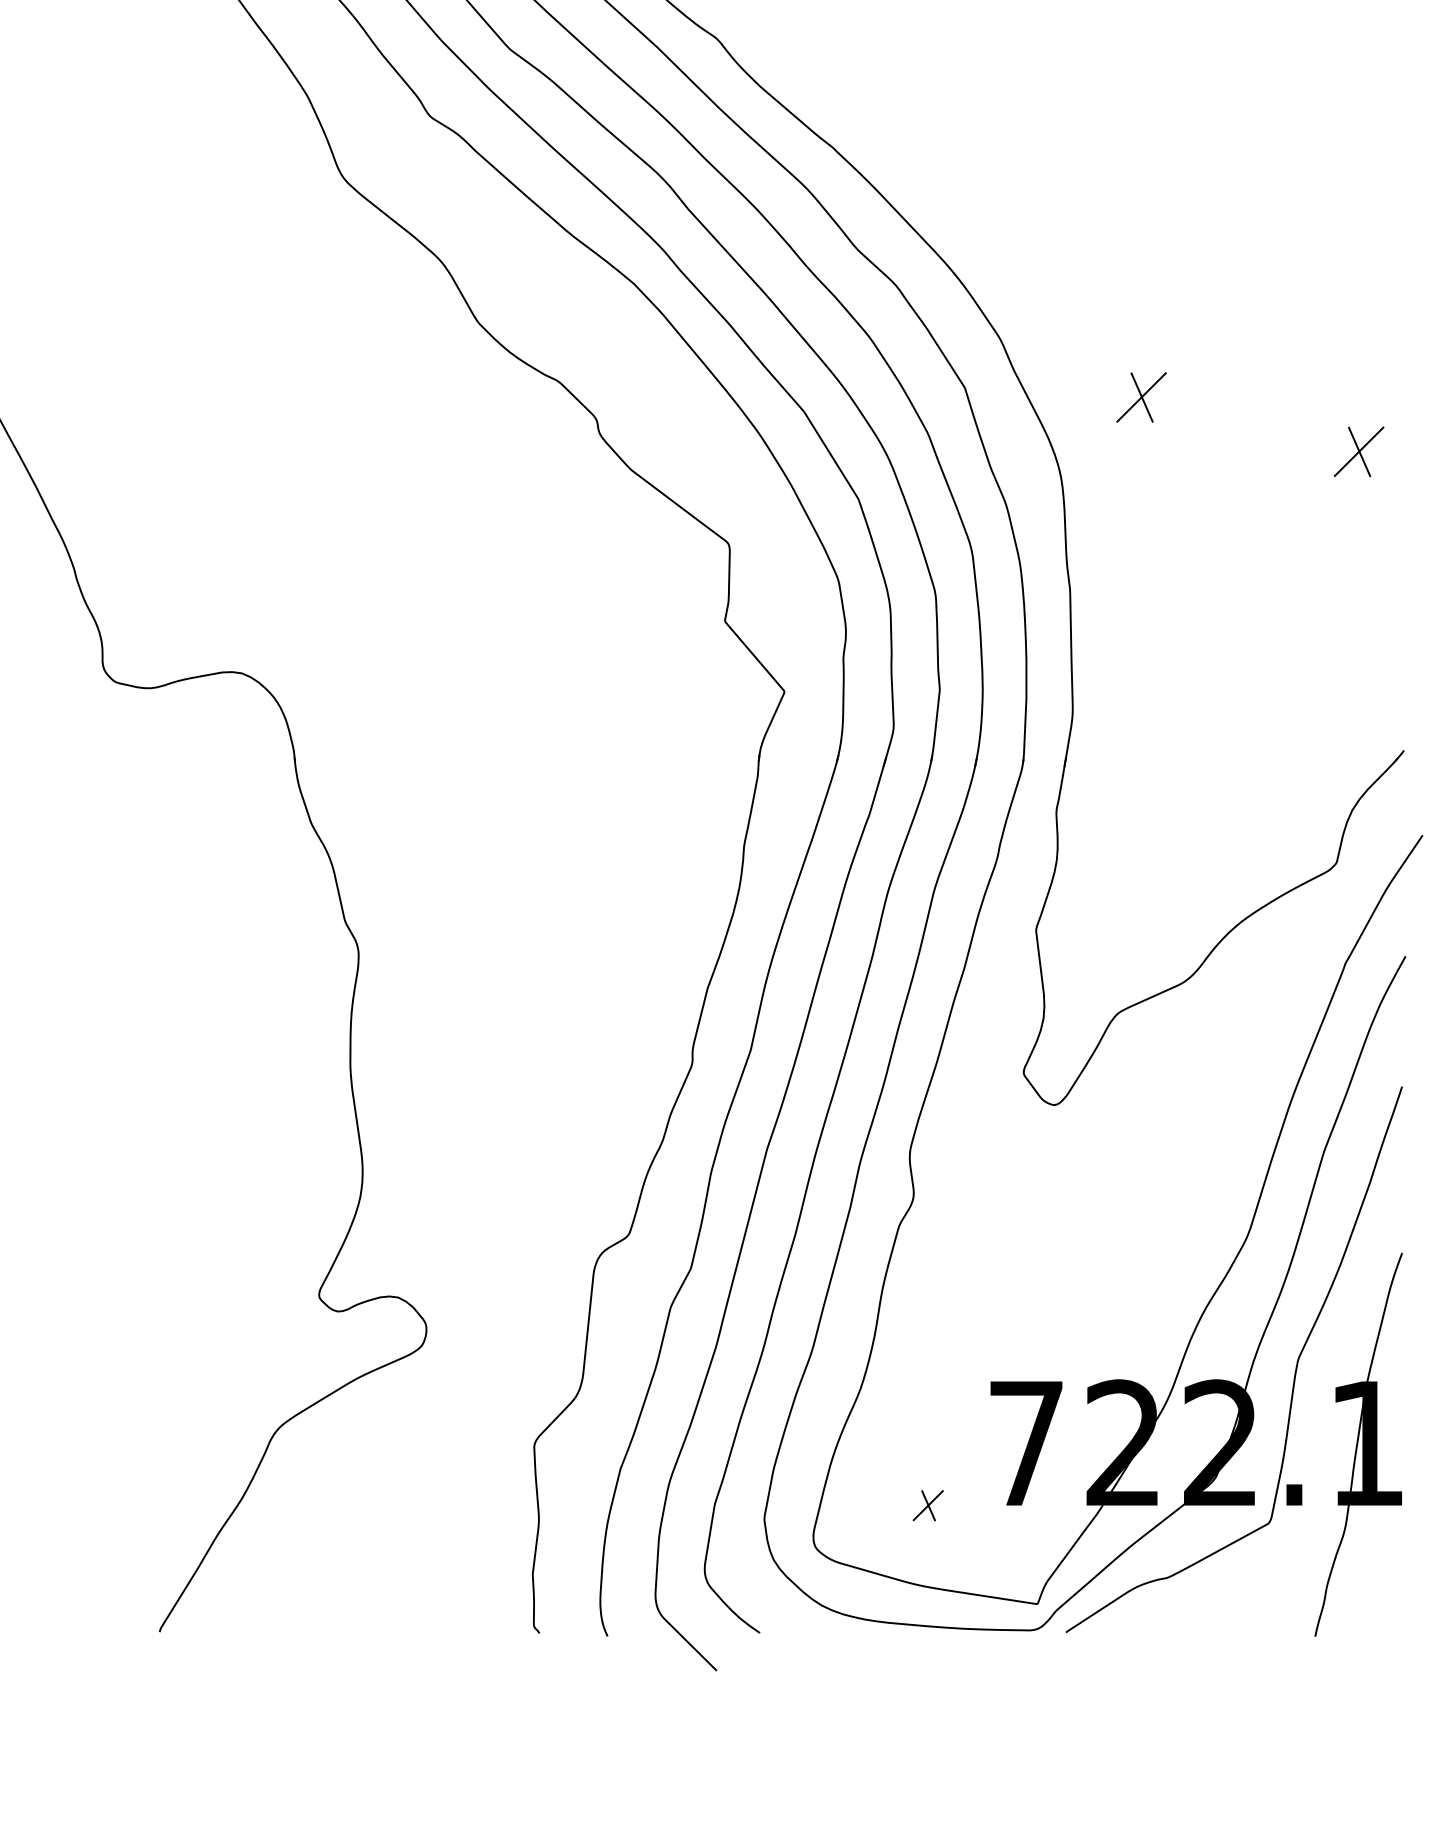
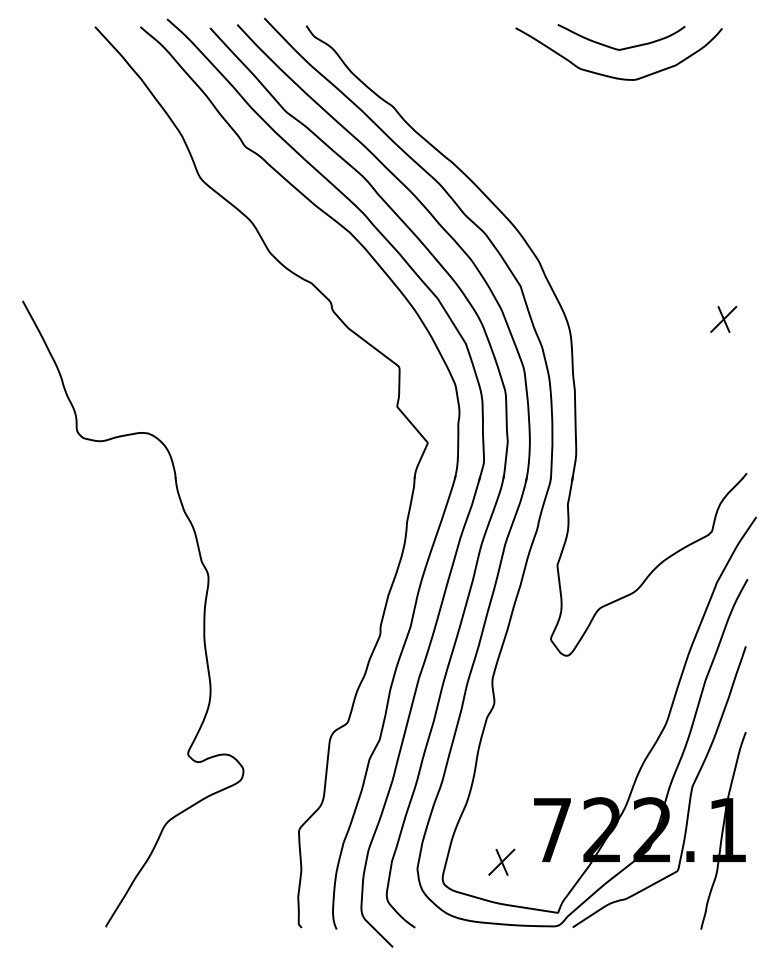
part: (1141, 395) -> (611, 290), removed
part: (927, 1504) -> (501, 861), size x1.67

